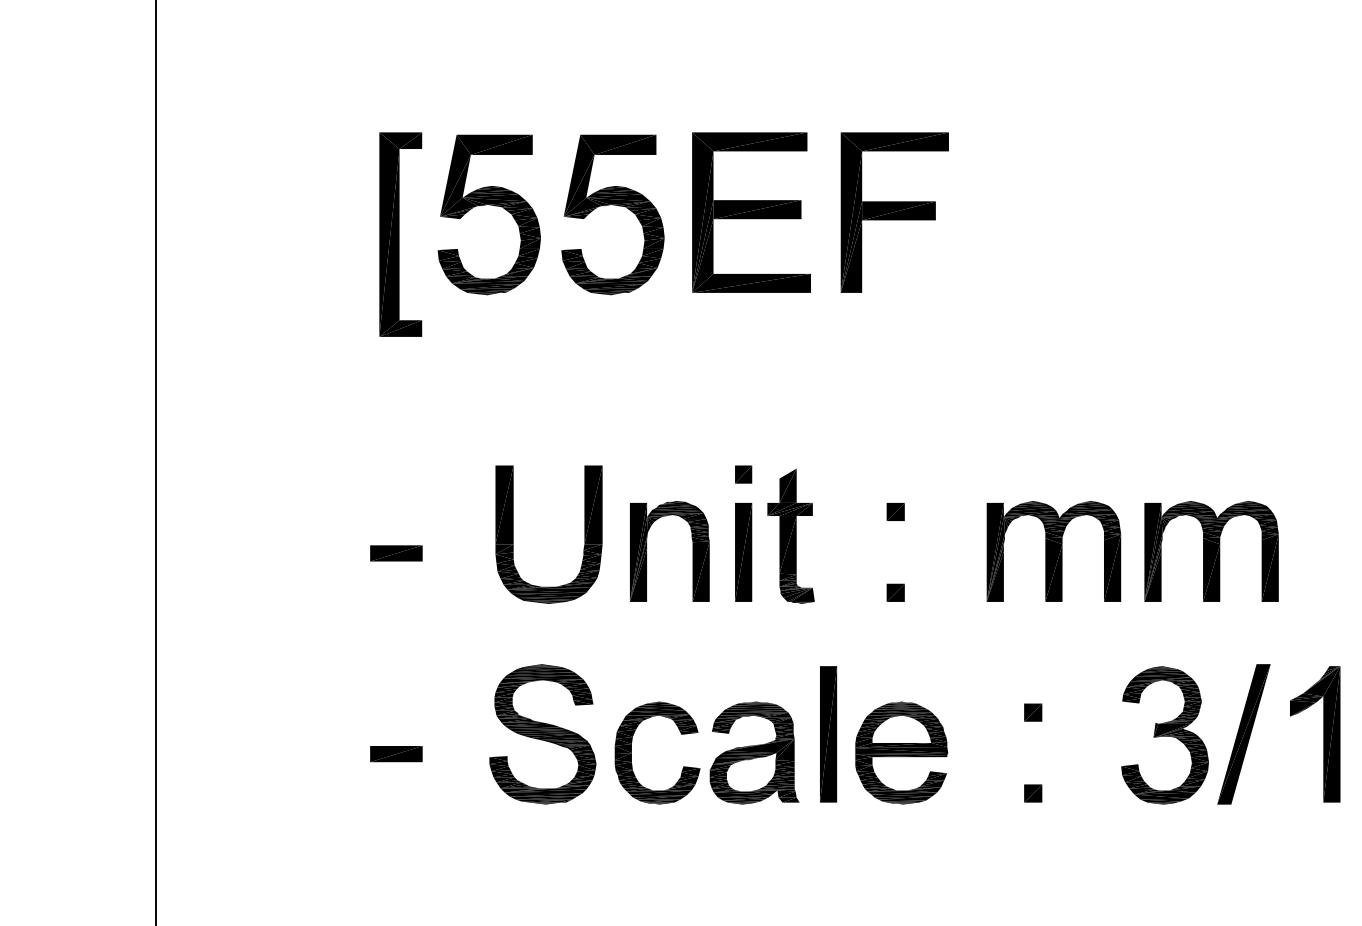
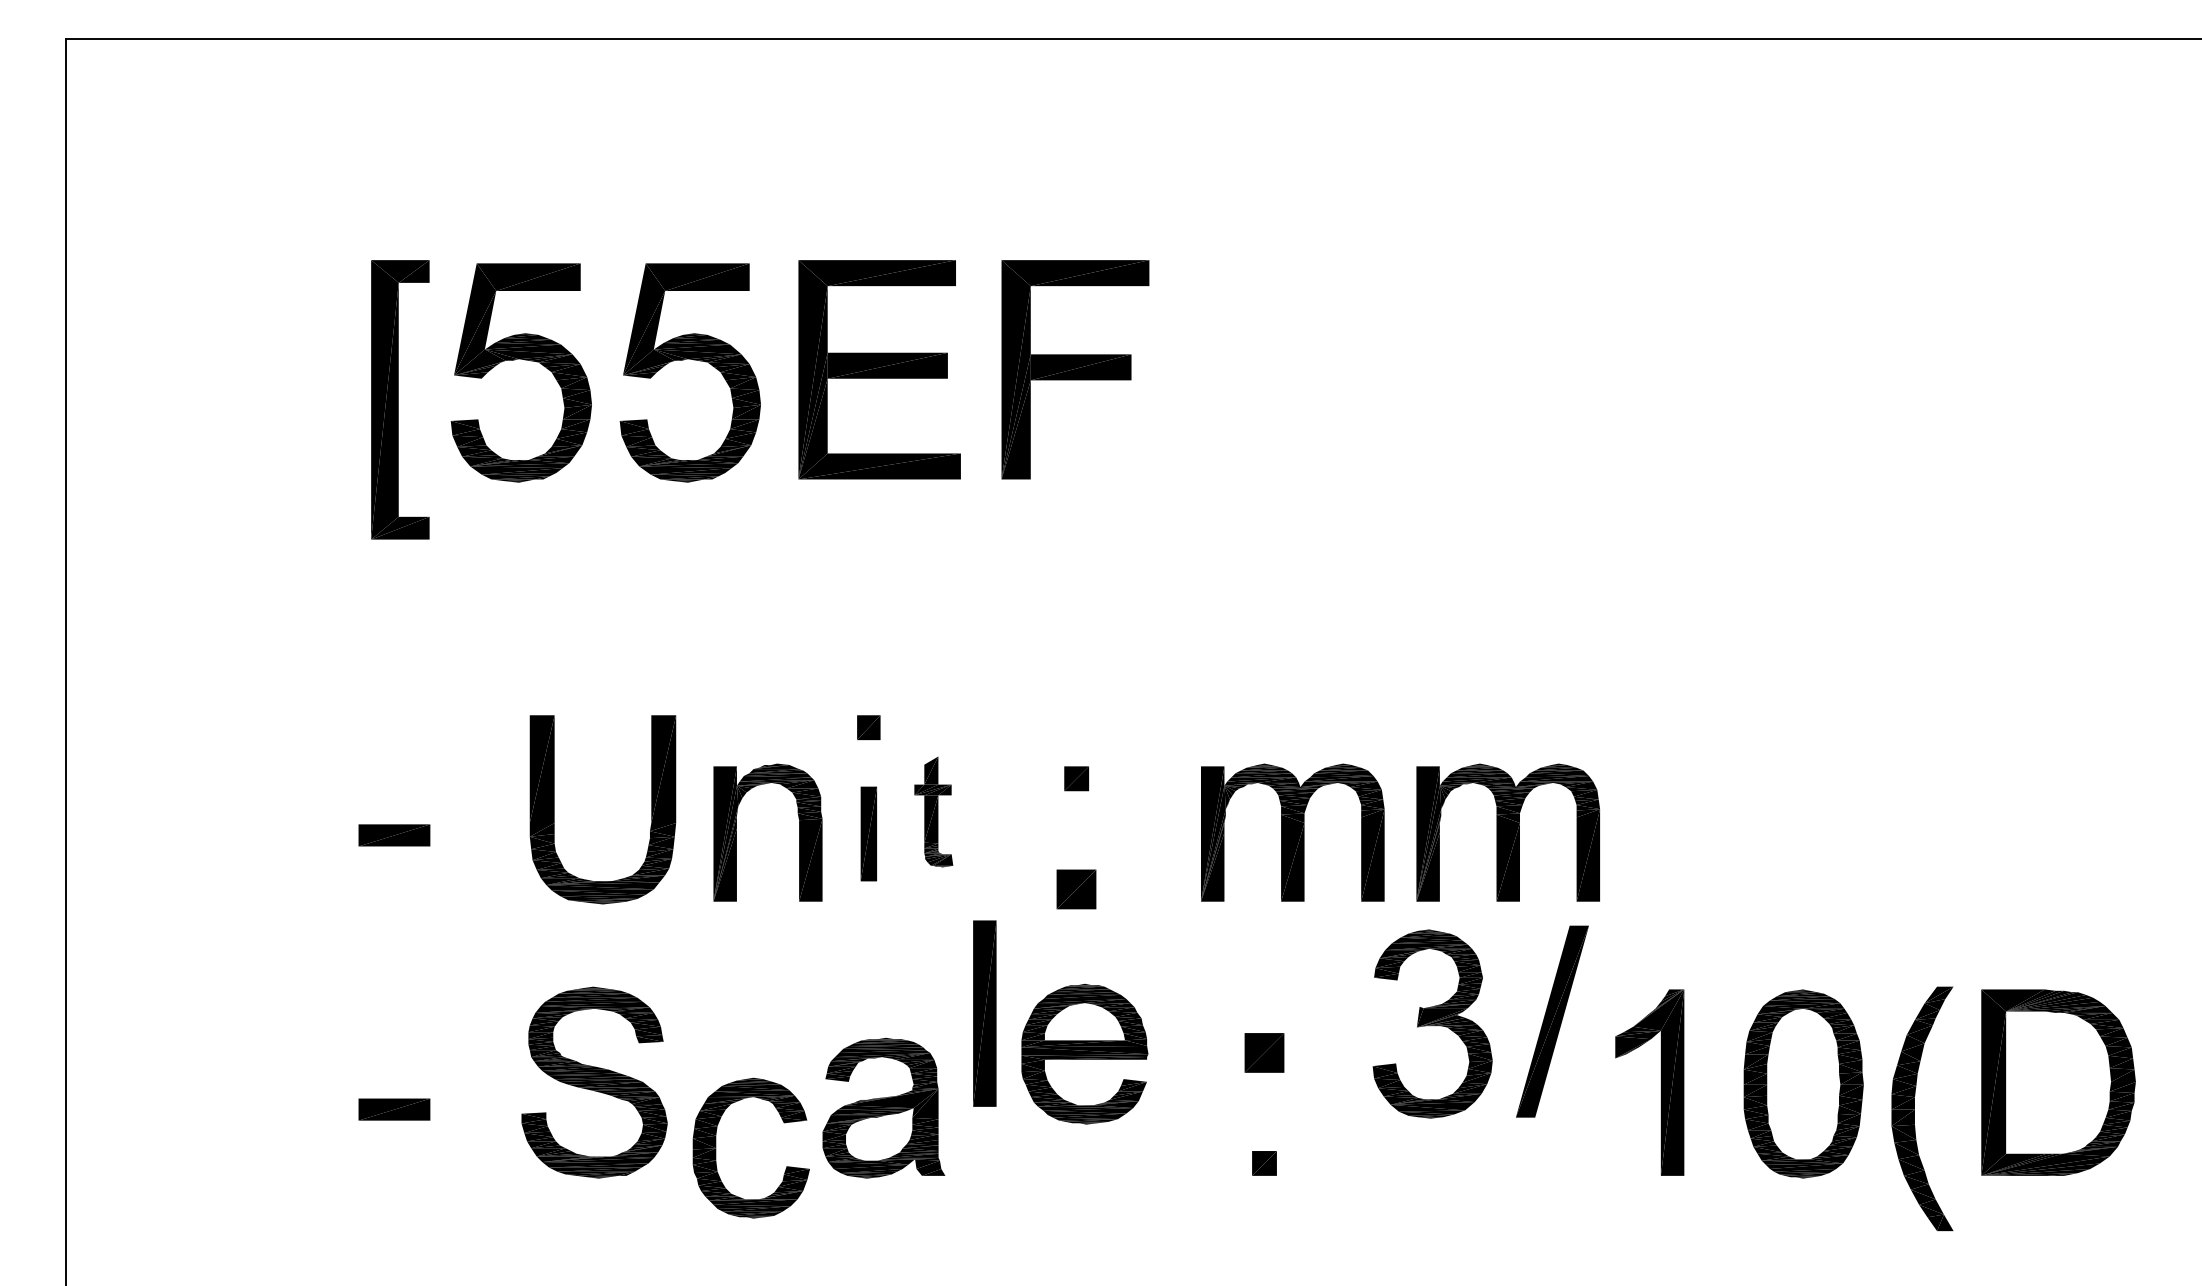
part: (790, 535) -> (933, 811), size x0.6
part: (743, 552) -> (868, 833), size x0.7
part: (895, 592) -> (1076, 888), size x1.6
part: (1033, 712) -> (1264, 1052), size x1.6
part: (828, 734) -> (984, 1013), moved
part: (1243, 734) -> (1552, 1021), moved
part: (1164, 735) -> (1432, 1023), moved
part: (632, 752) -> (716, 1147), moved
part: (901, 752) -> (1084, 1053), moved

